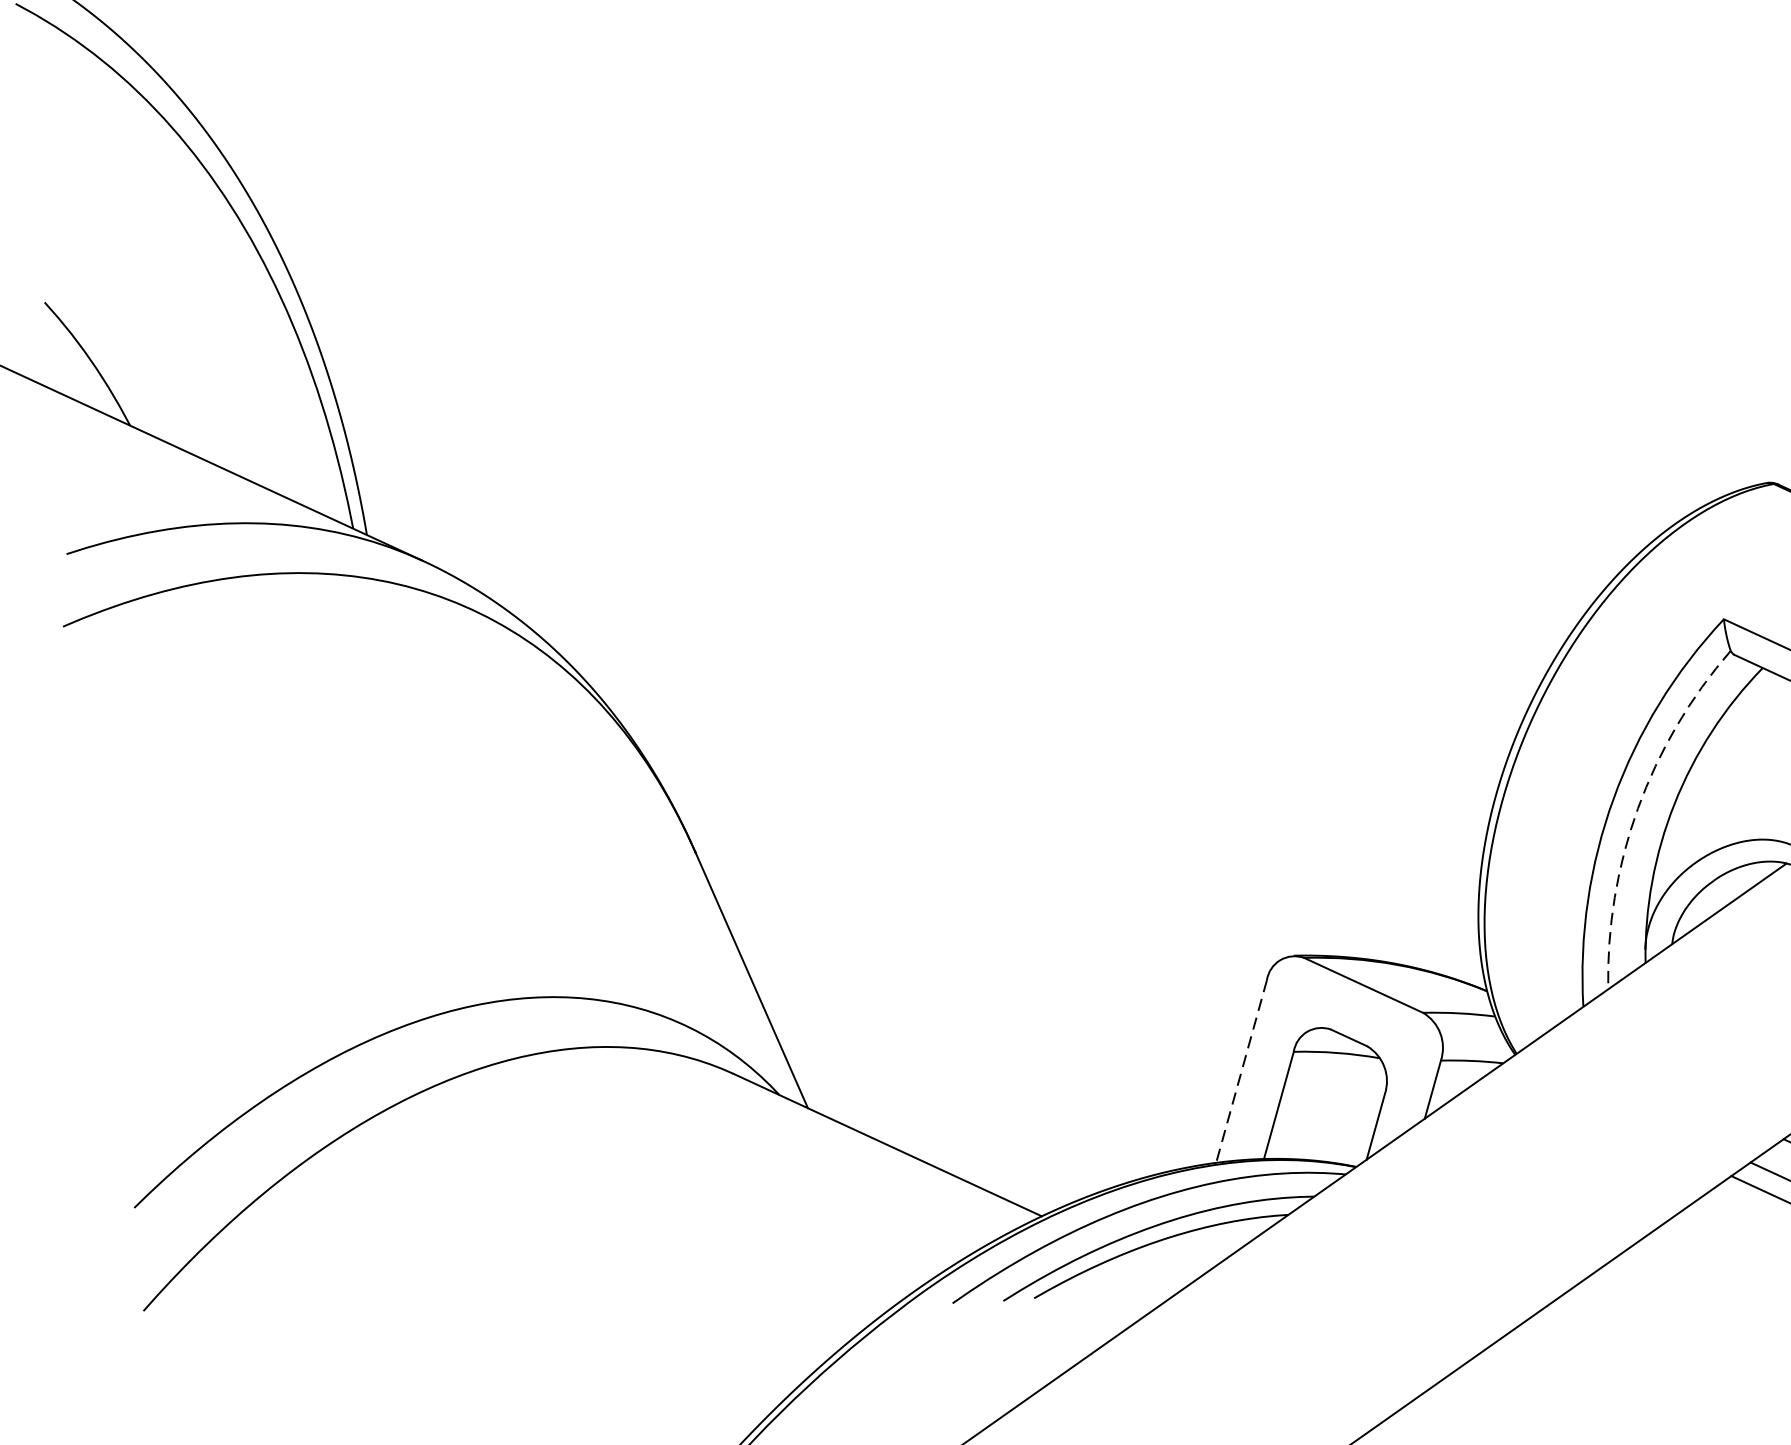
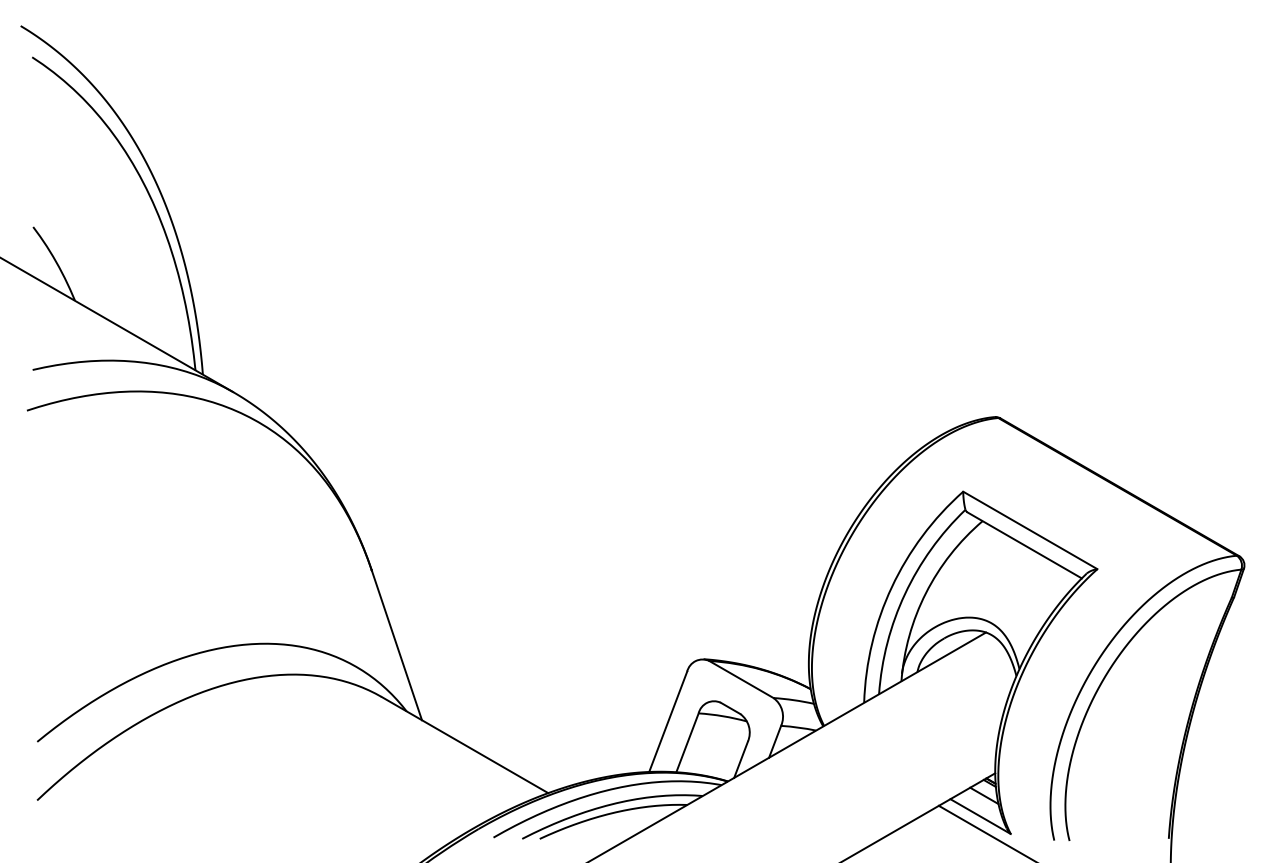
arc: (1638, 807) -> (905, 593), dashed -> solid
line: (1241, 1070) -> (668, 721), dashed -> solid

